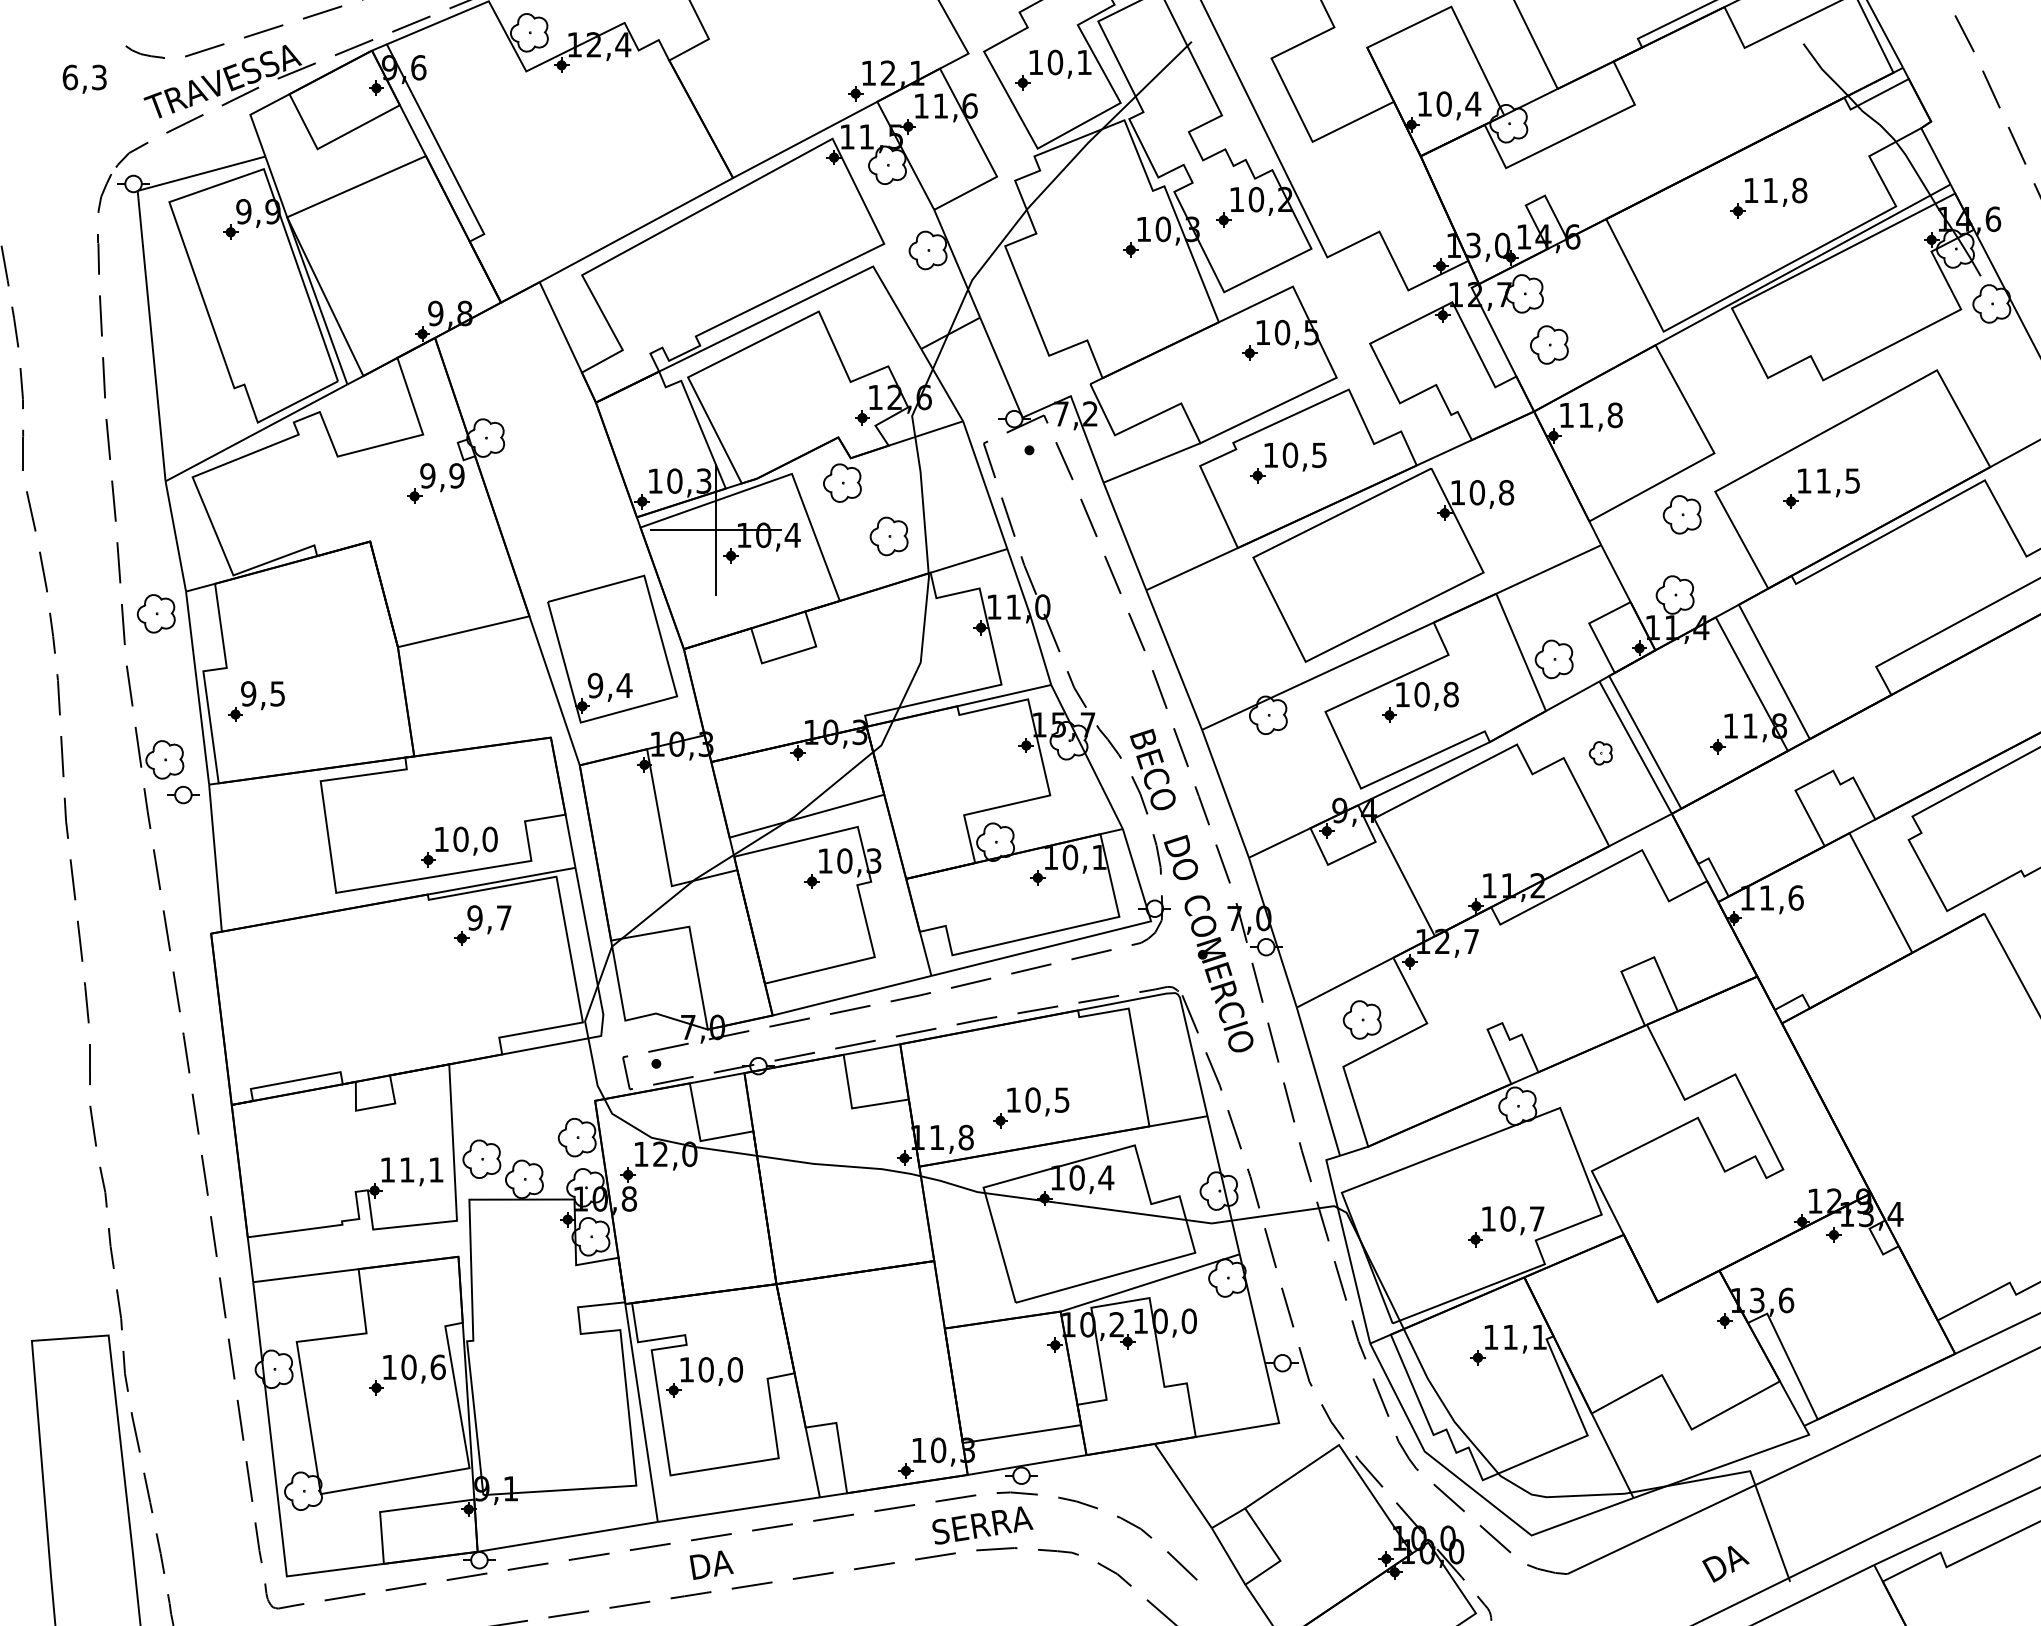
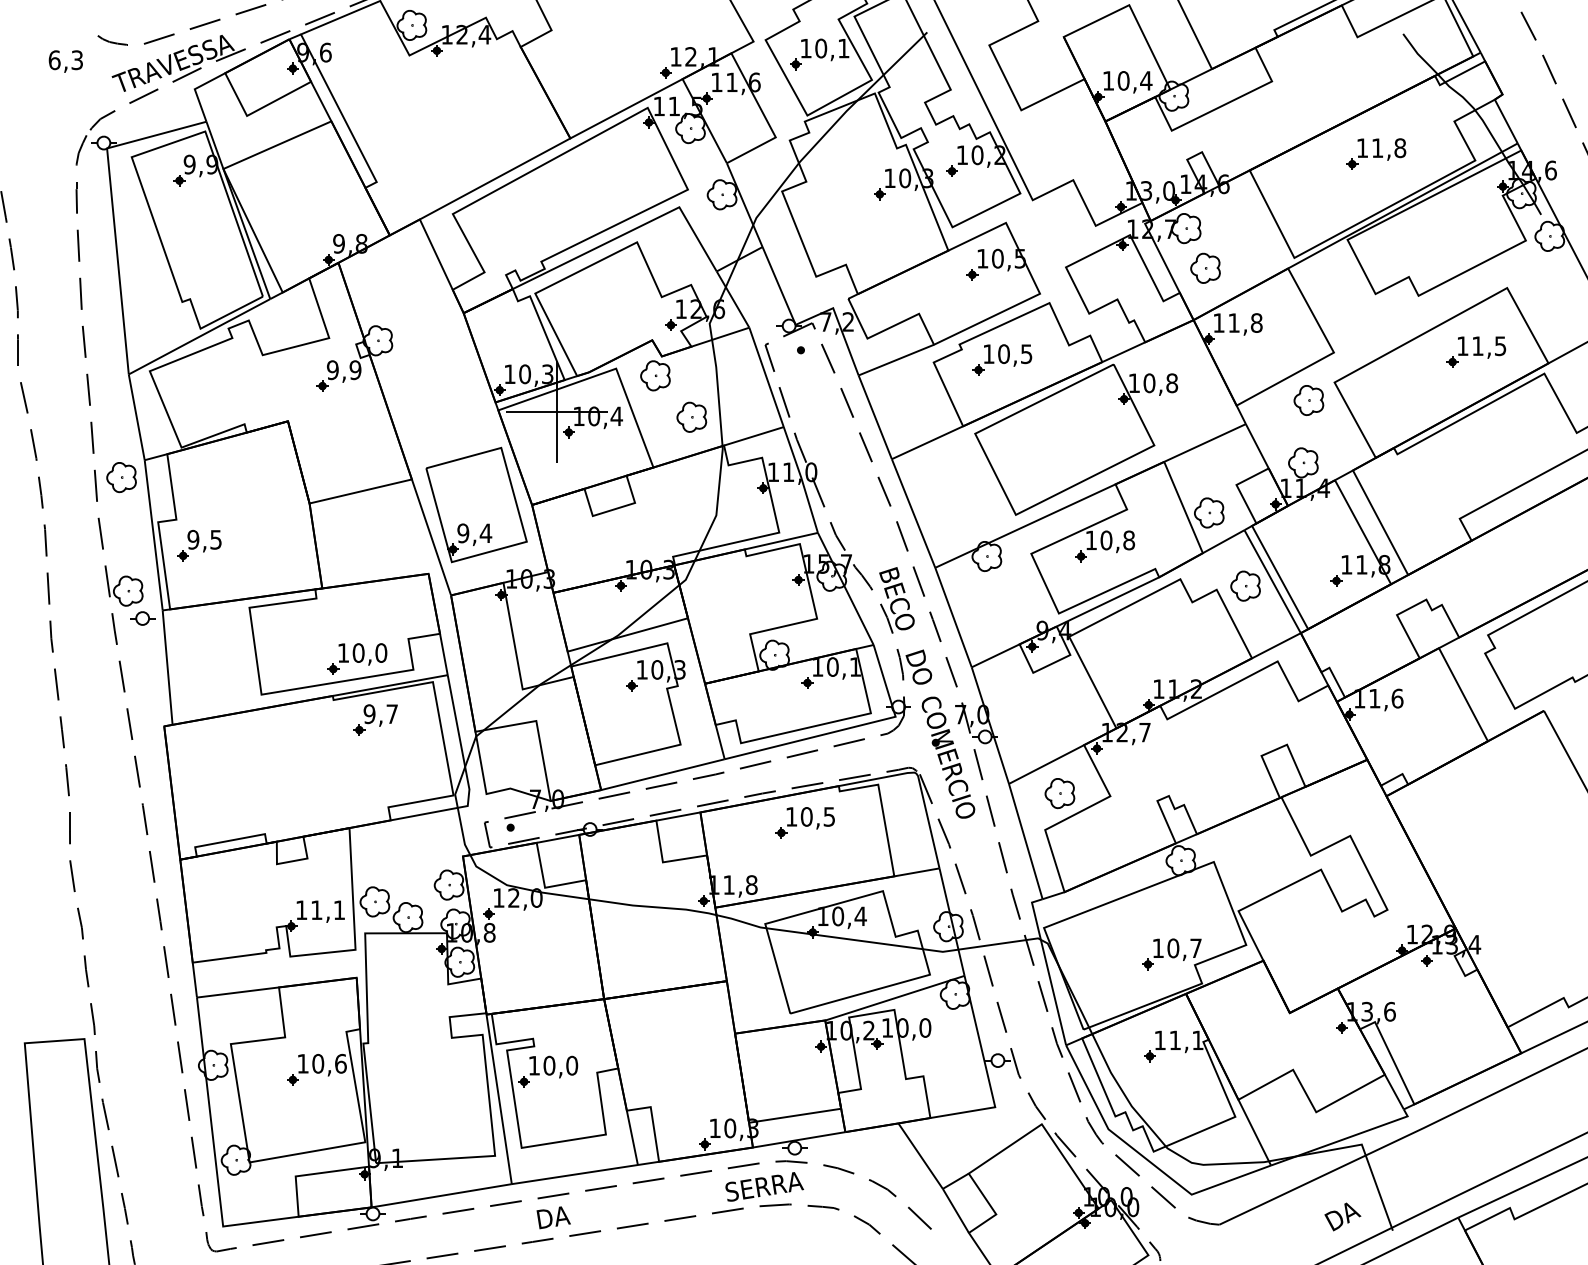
part: (1821, 487) -> (1476, 351), moved
part: (1600, 752) -> (1245, 585), size x1.67
part: (1030, 1107) -> (804, 822), moved

